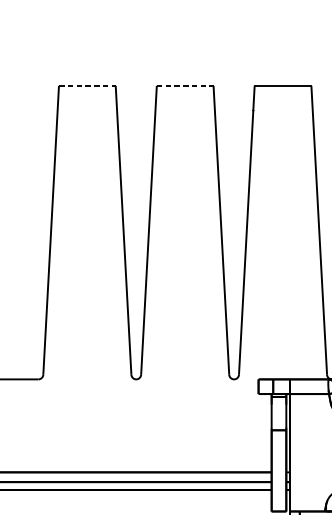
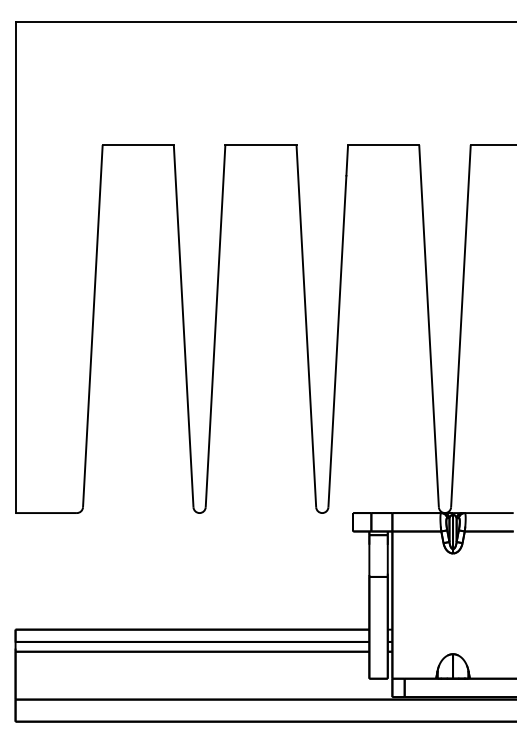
line: (87, 86) -> (138, 145), dashed -> solid
line: (184, 86) -> (260, 145), dashed -> solid

